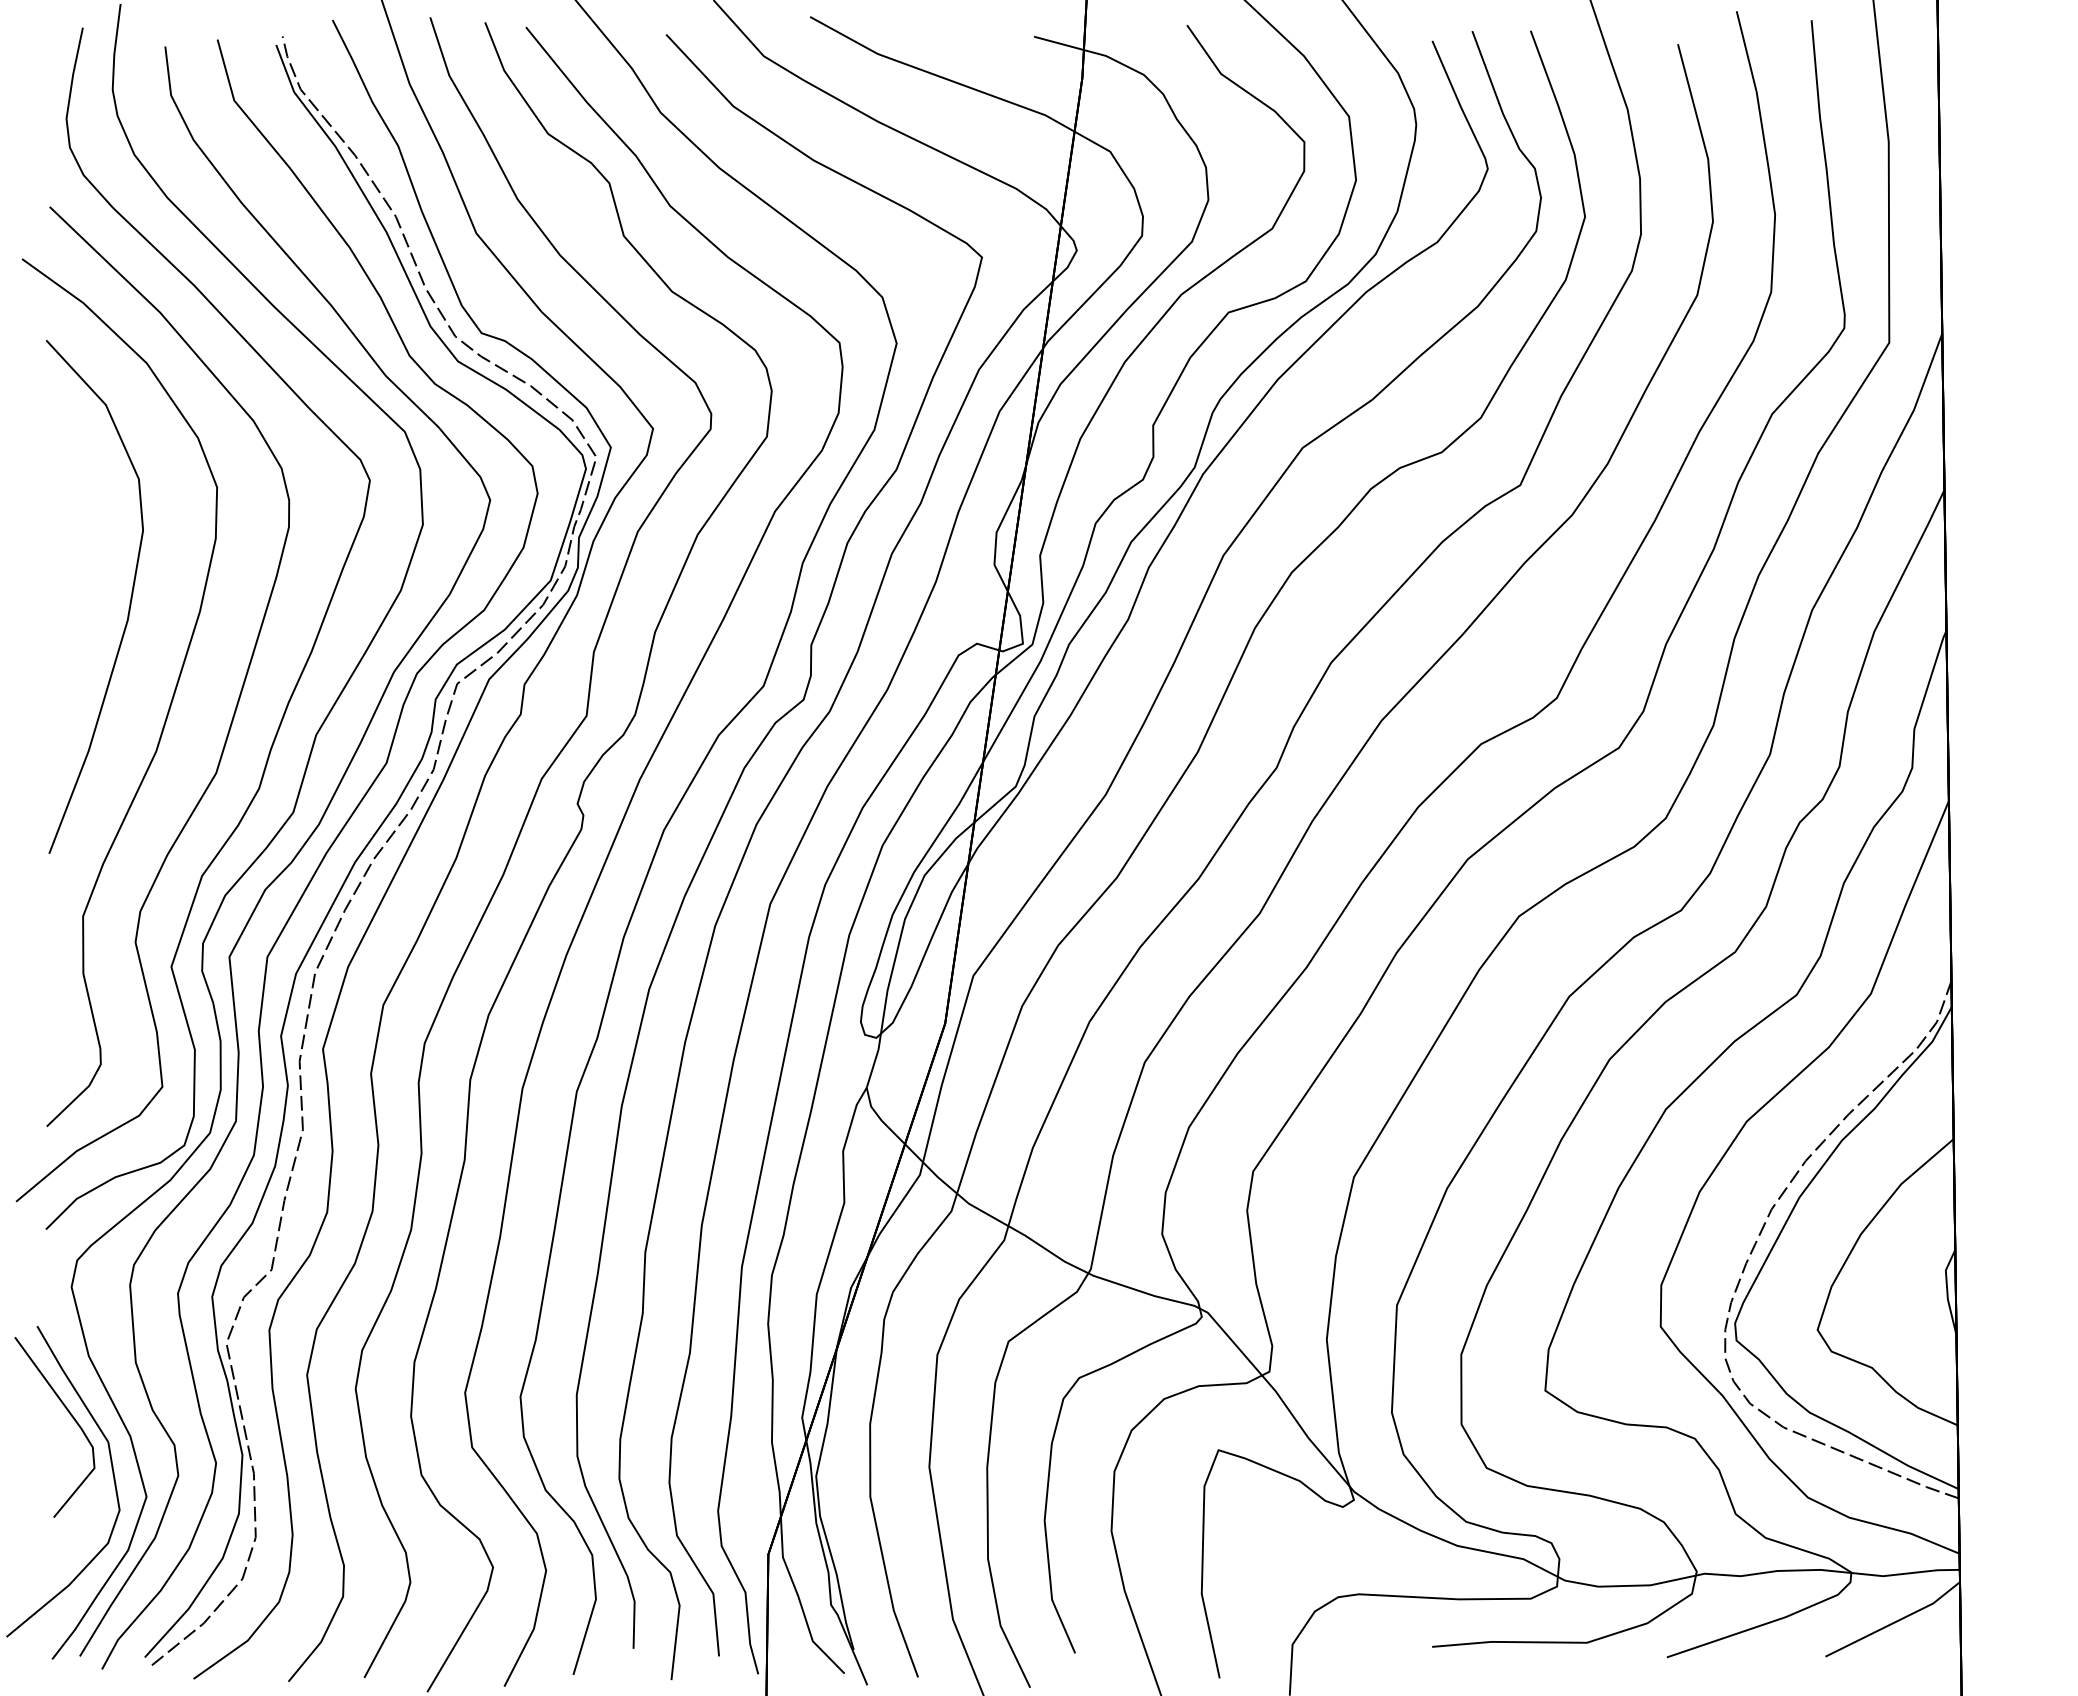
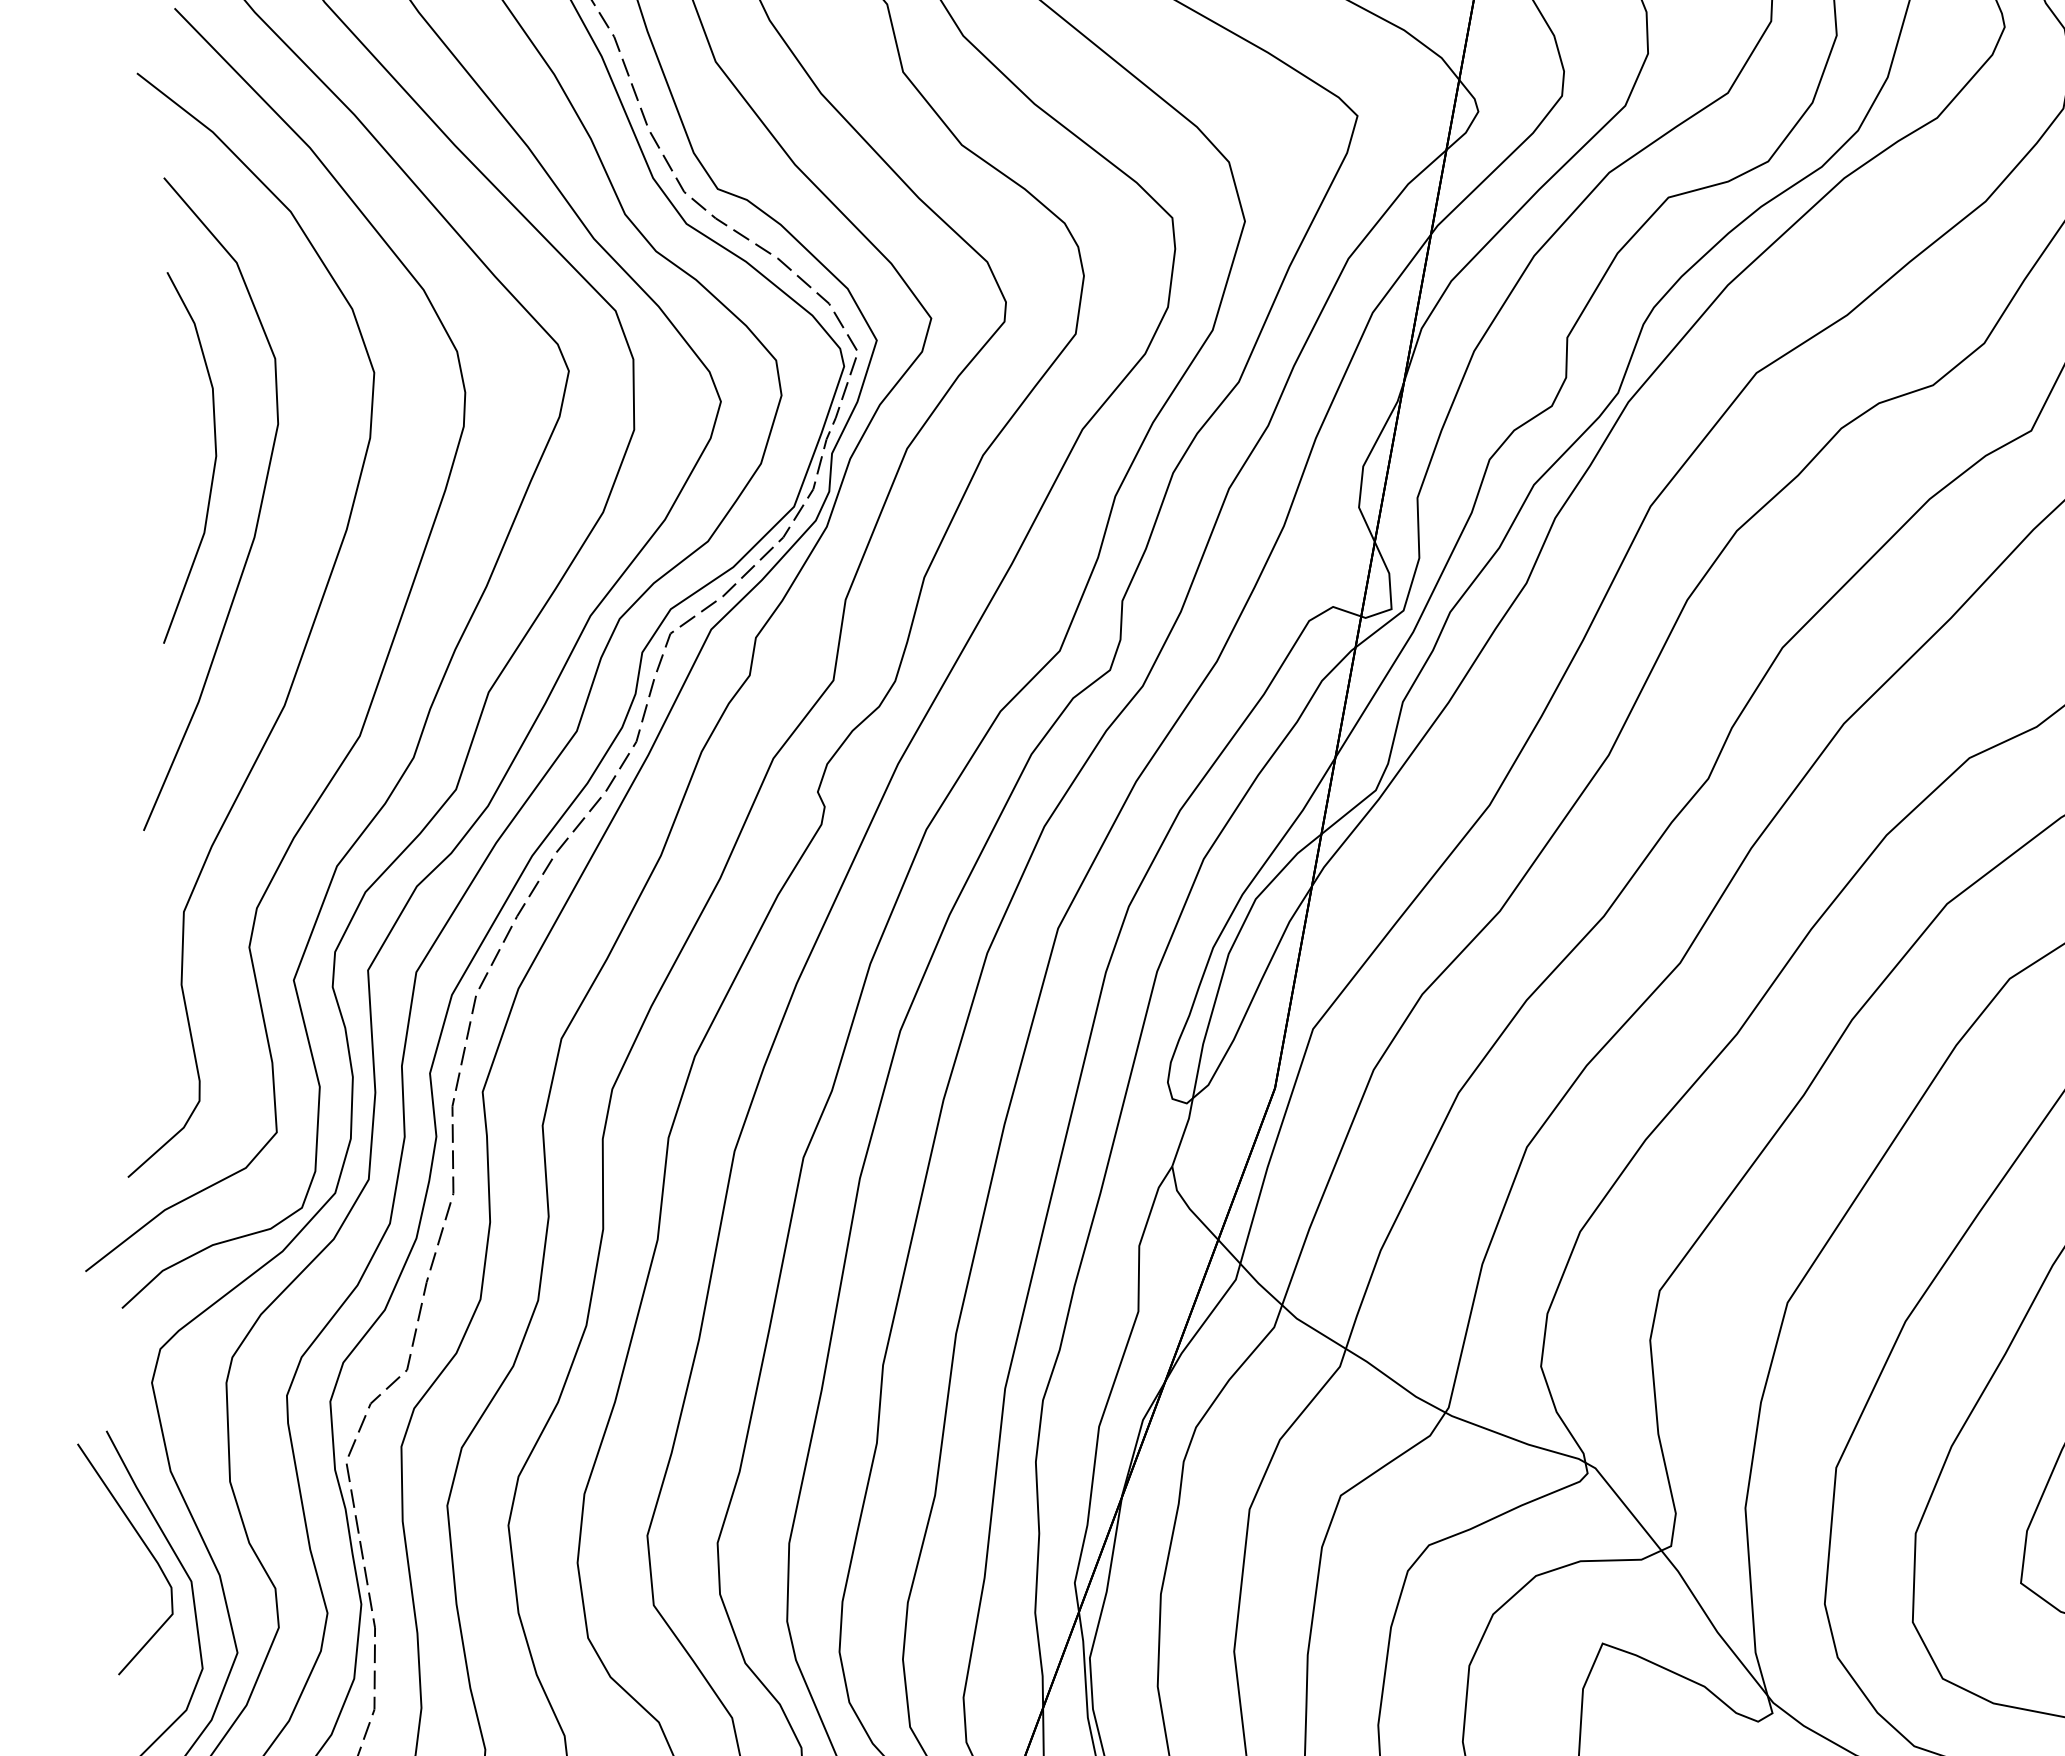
curve: (93, 562) -> (213, 462), added

